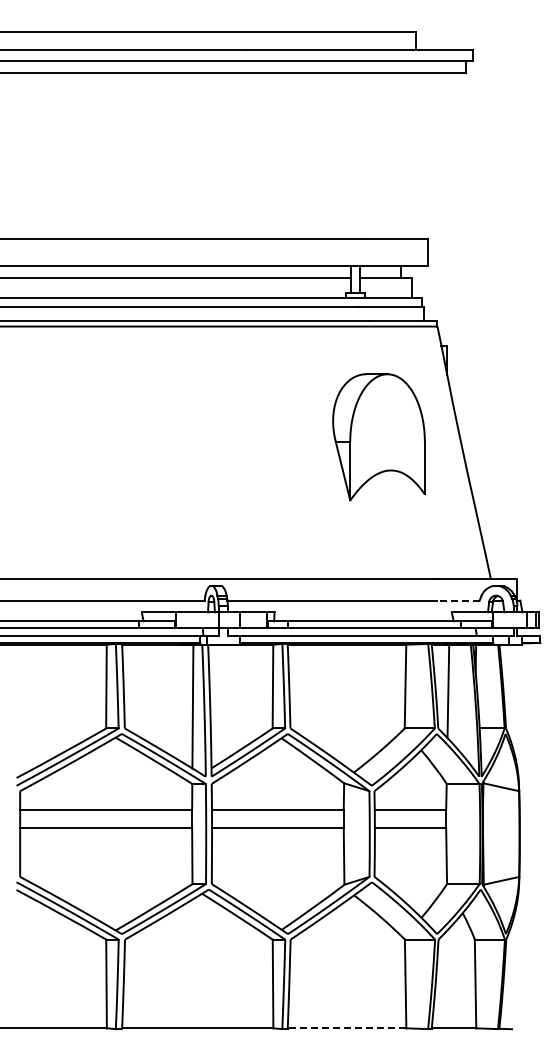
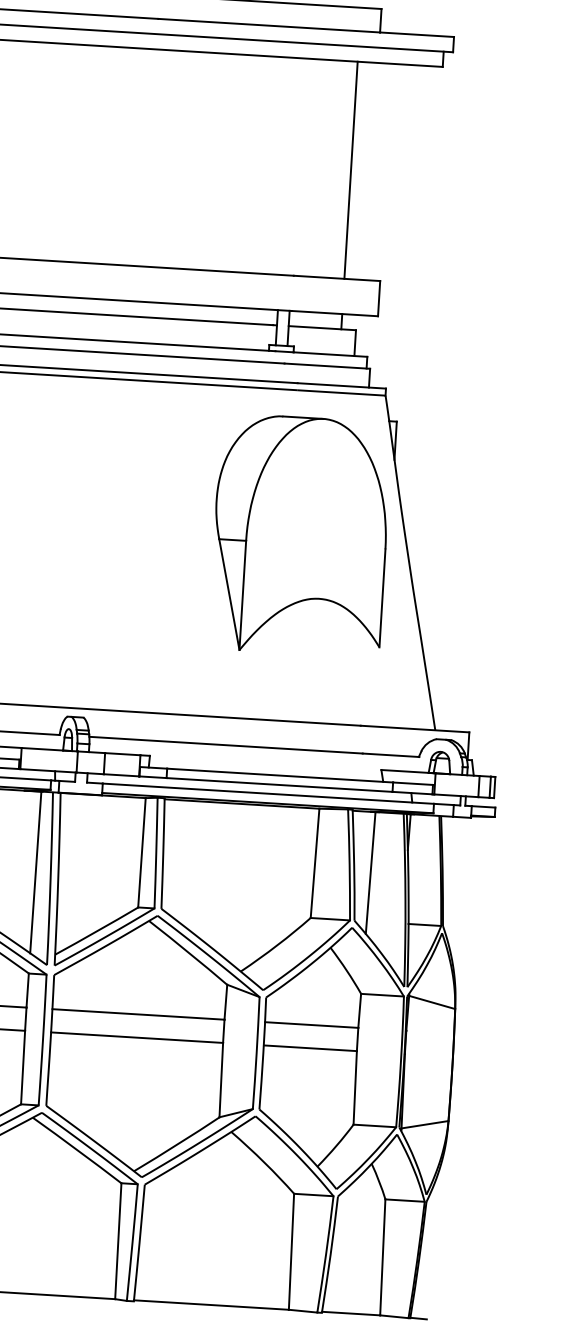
line: (400, 156) -> (350, 170), added
part: (378, 437) -> (299, 535), size x1.43
line: (458, 600) -> (391, 755), dashed -> solid
line: (346, 1028) -> (210, 1305), dashed -> solid

